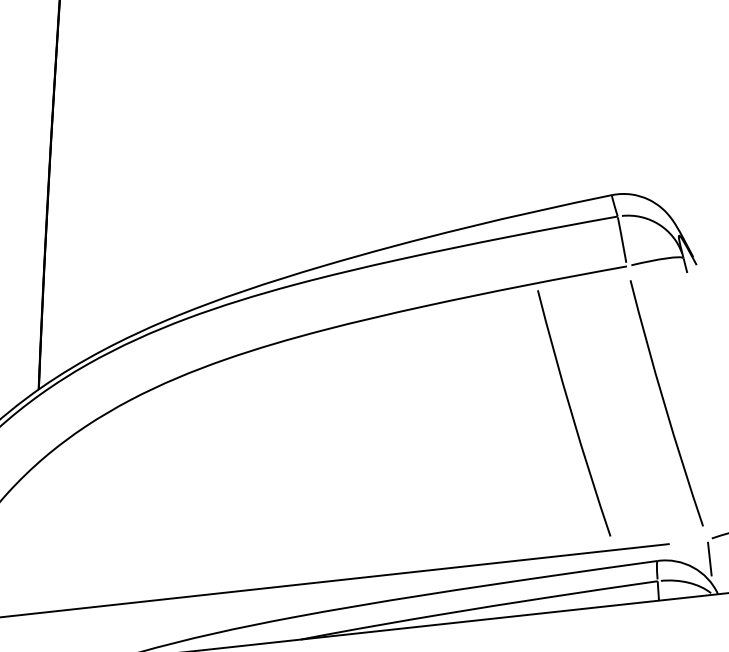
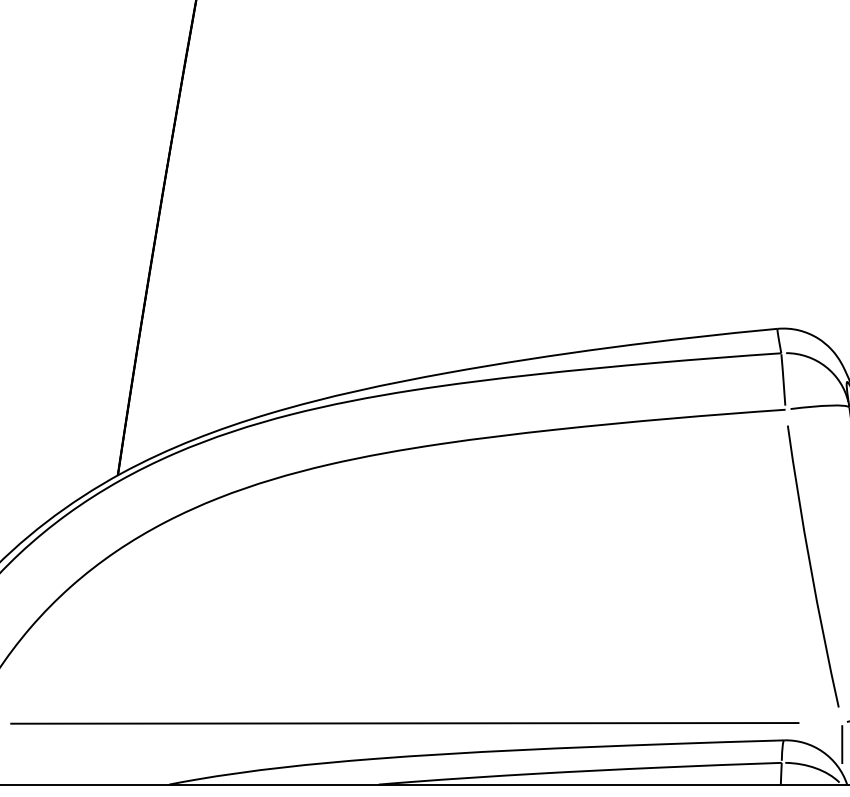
curve: (572, 413) -> (707, 566), removed

